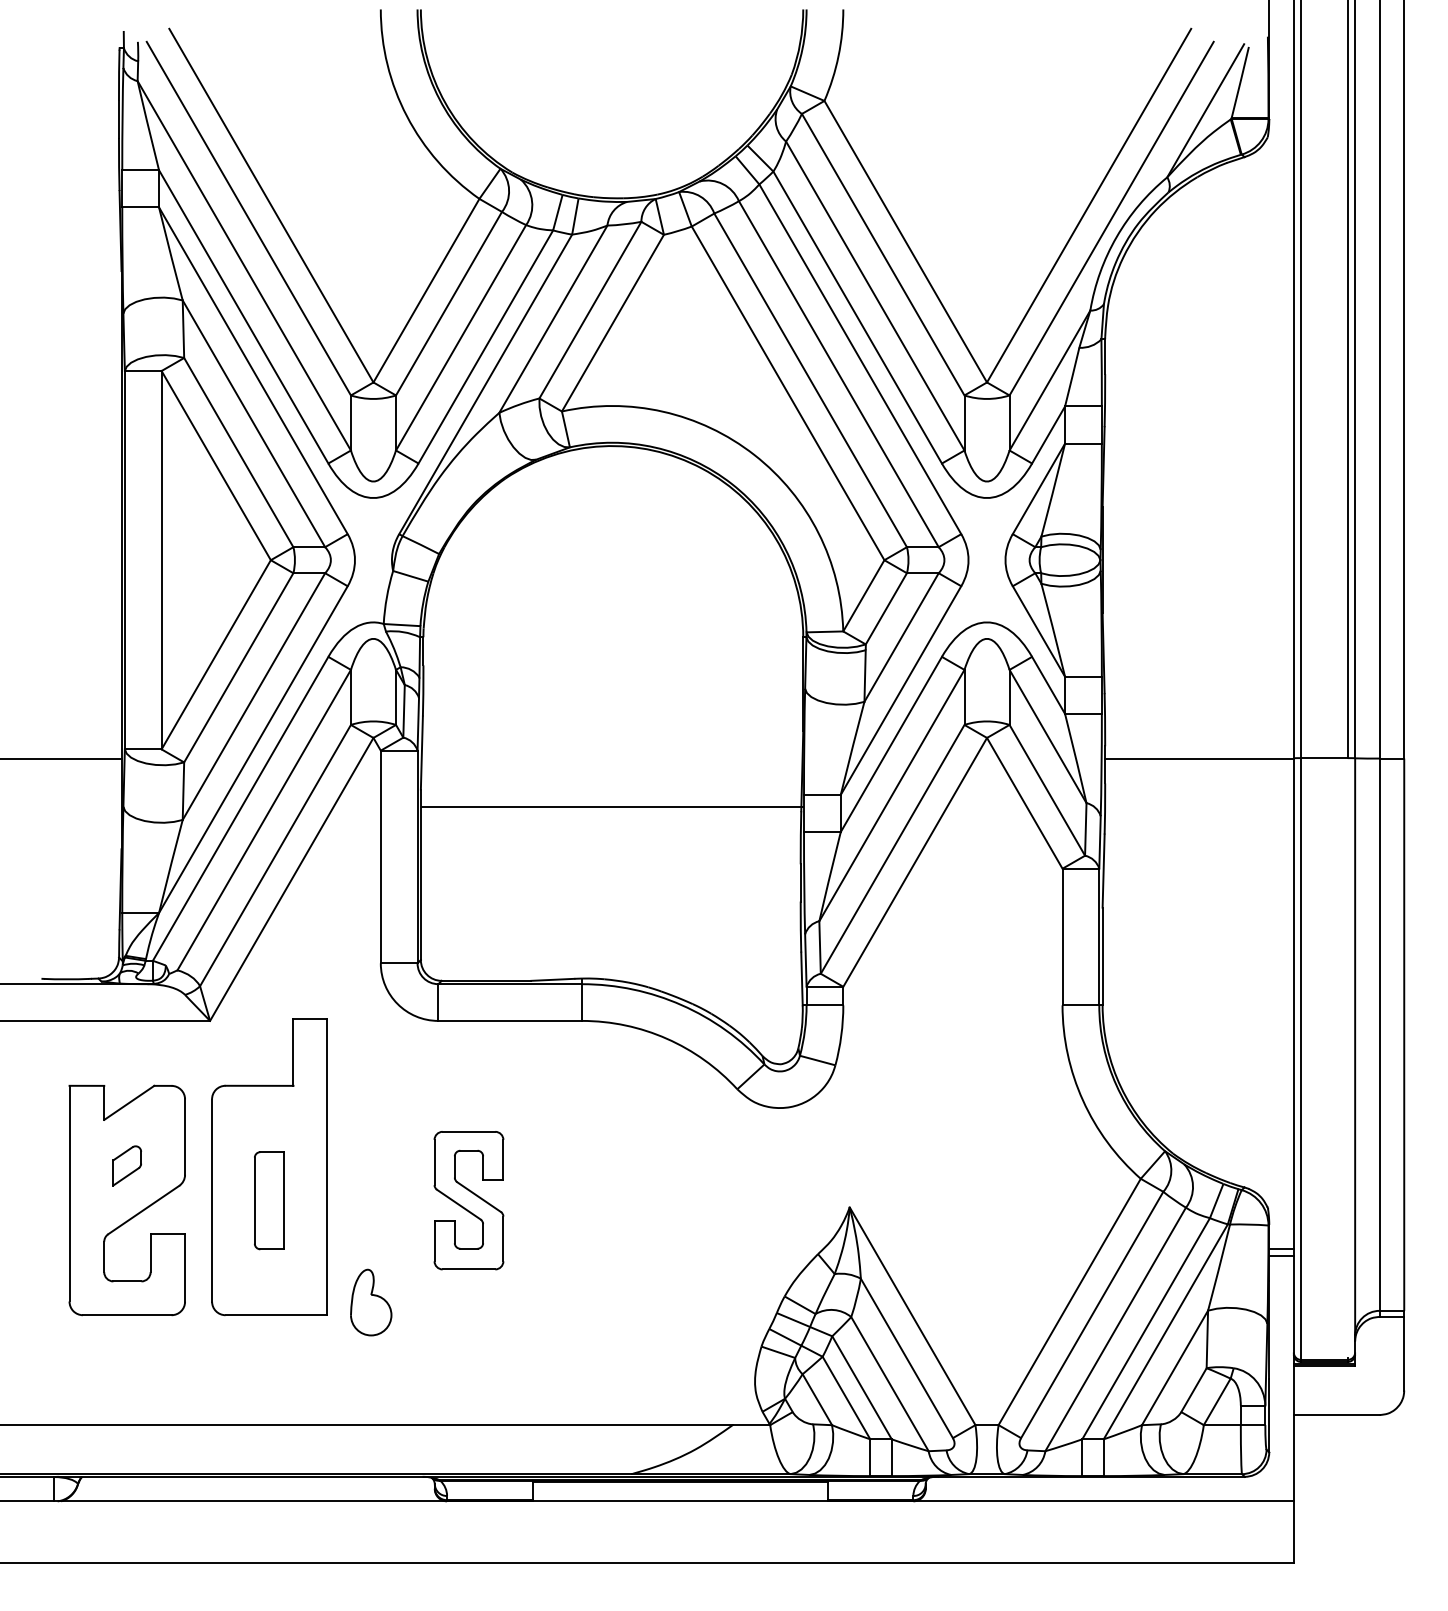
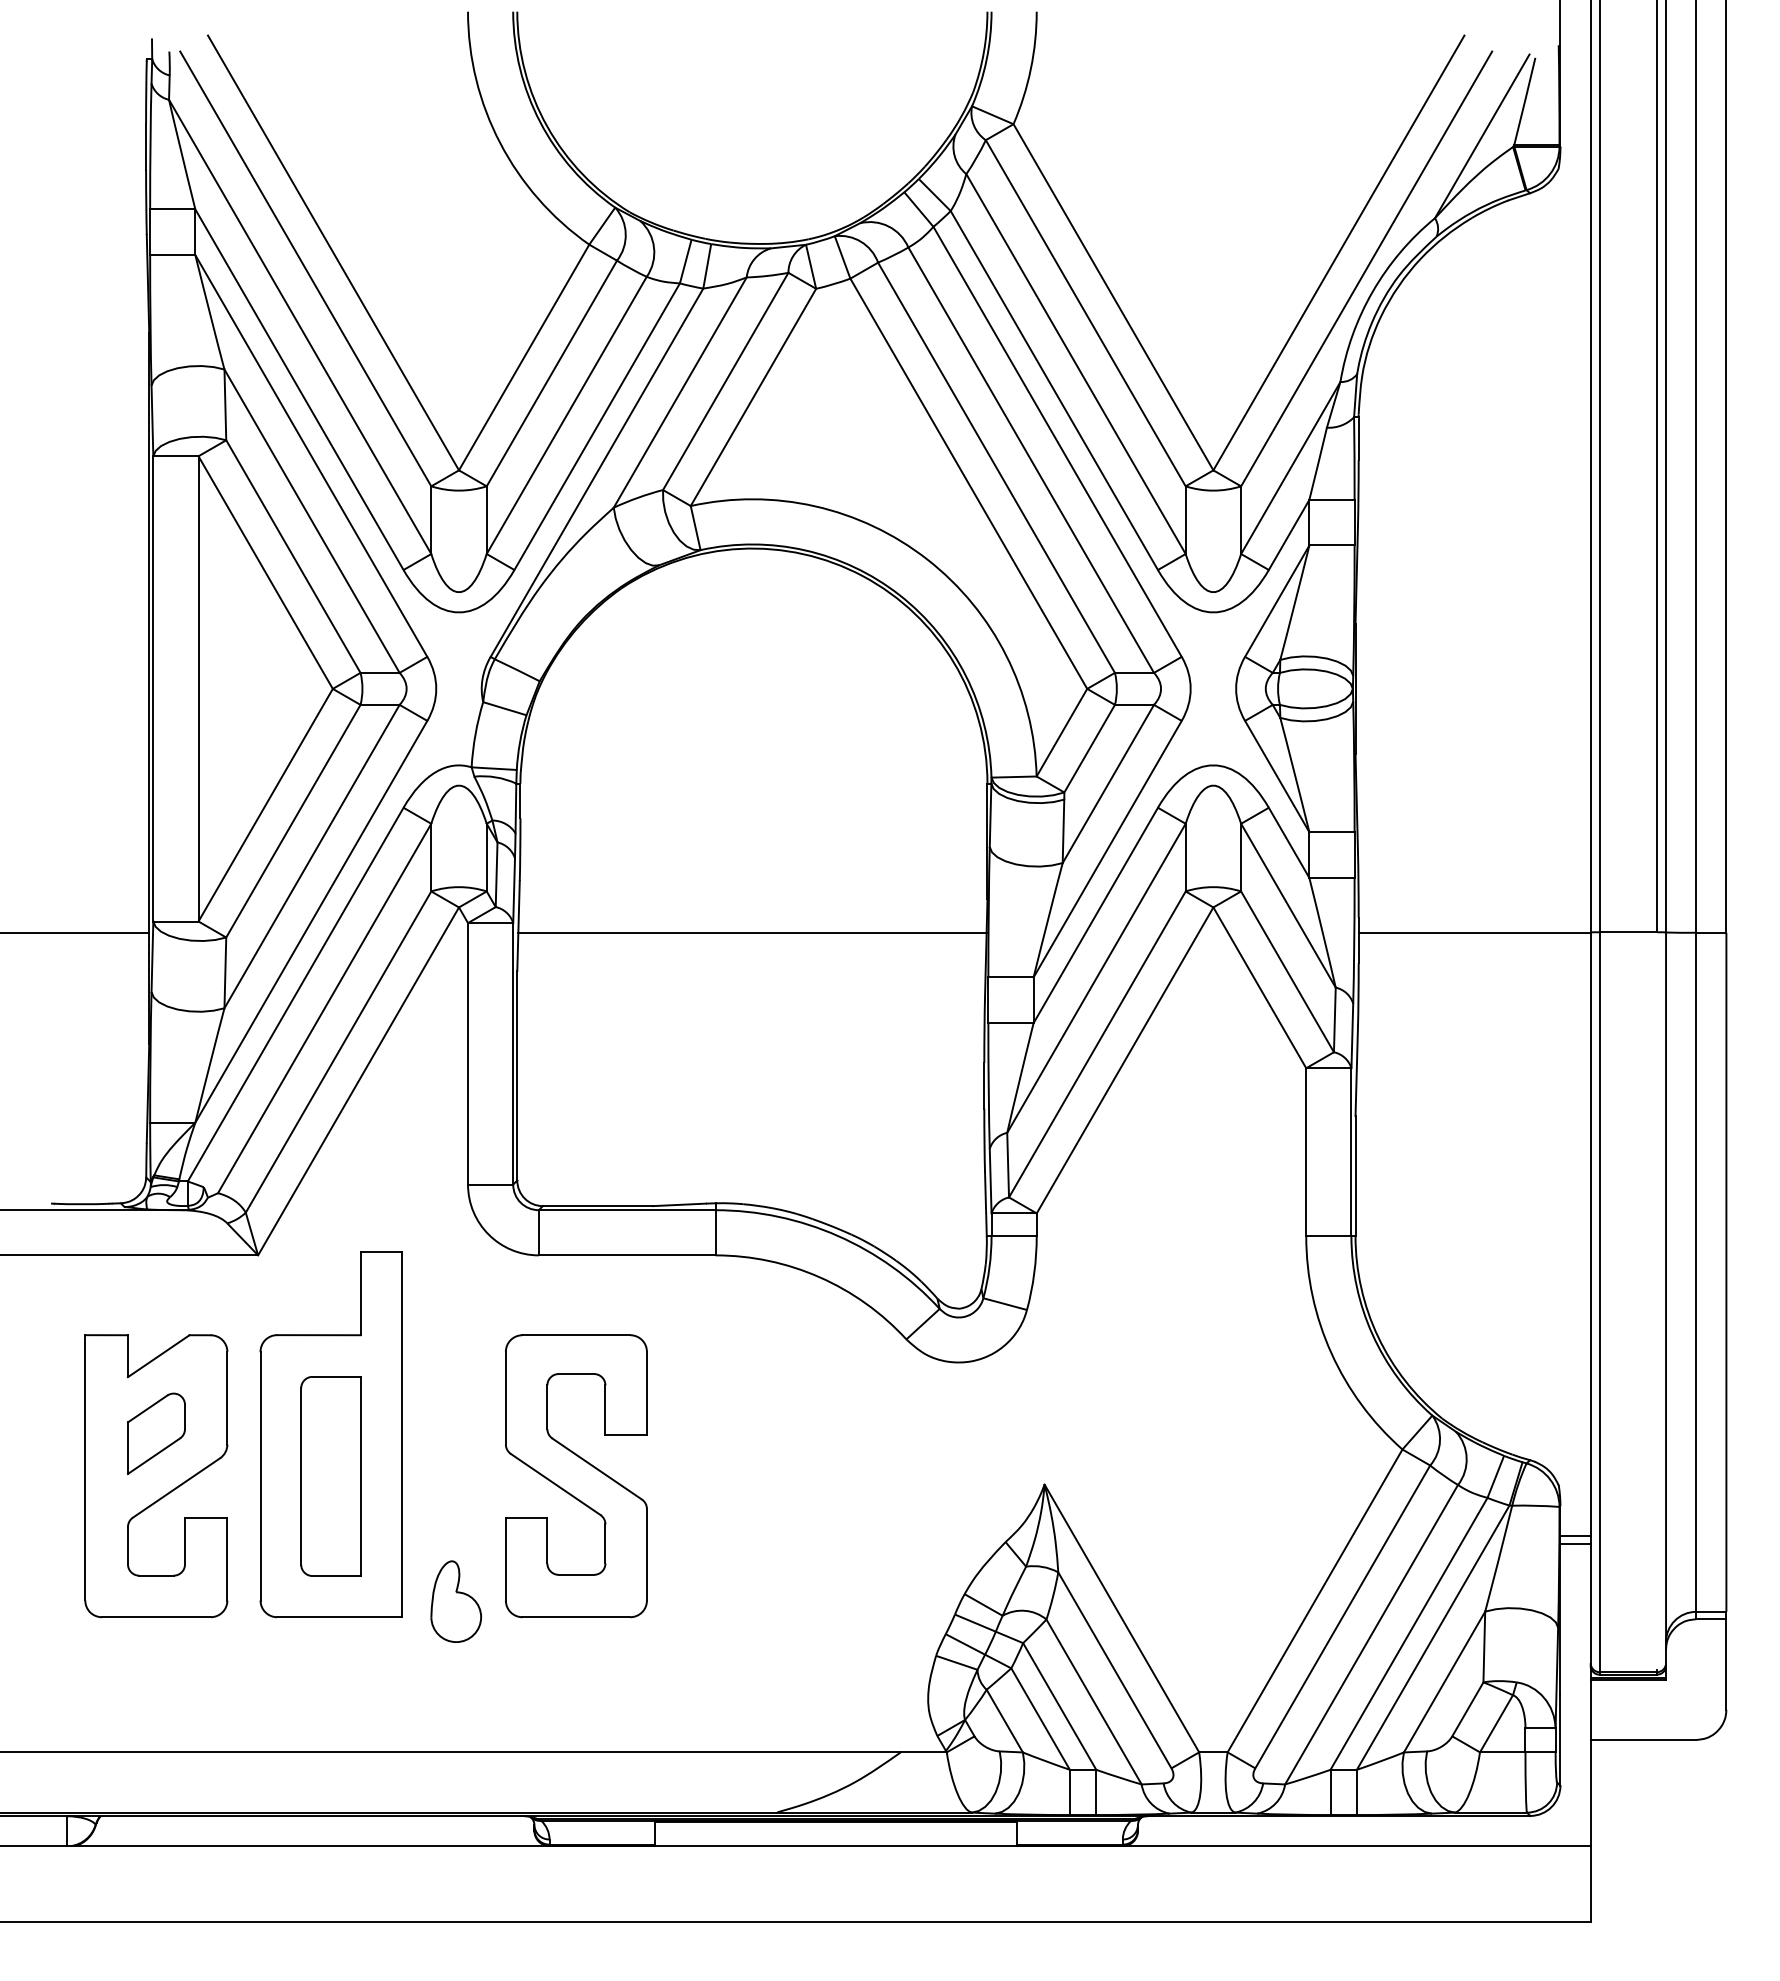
line: (612, 807) -> (752, 932), moved
part: (126, 1165) -> (155, 1433), size x1.67
part: (268, 1200) -> (330, 1476), size x1.67
part: (469, 1200) -> (576, 1476), size x1.67

